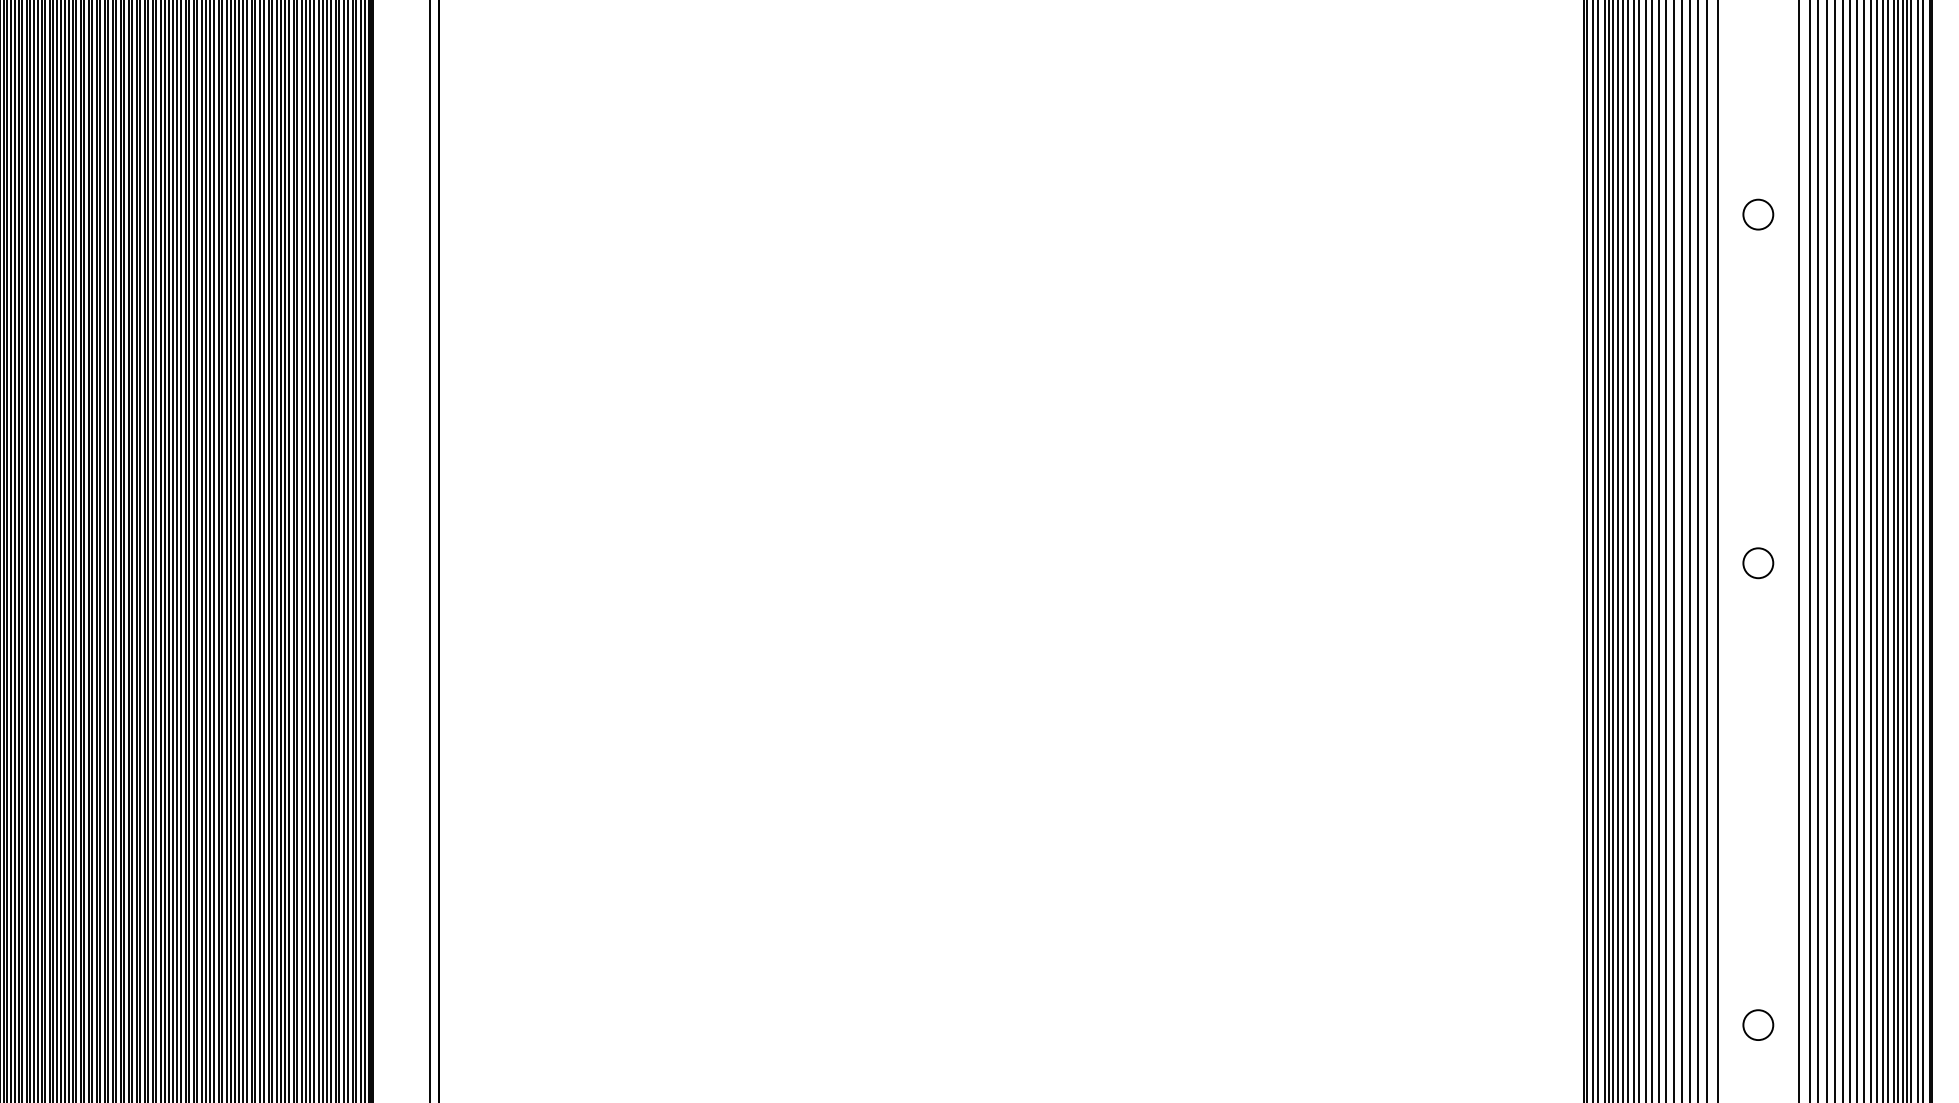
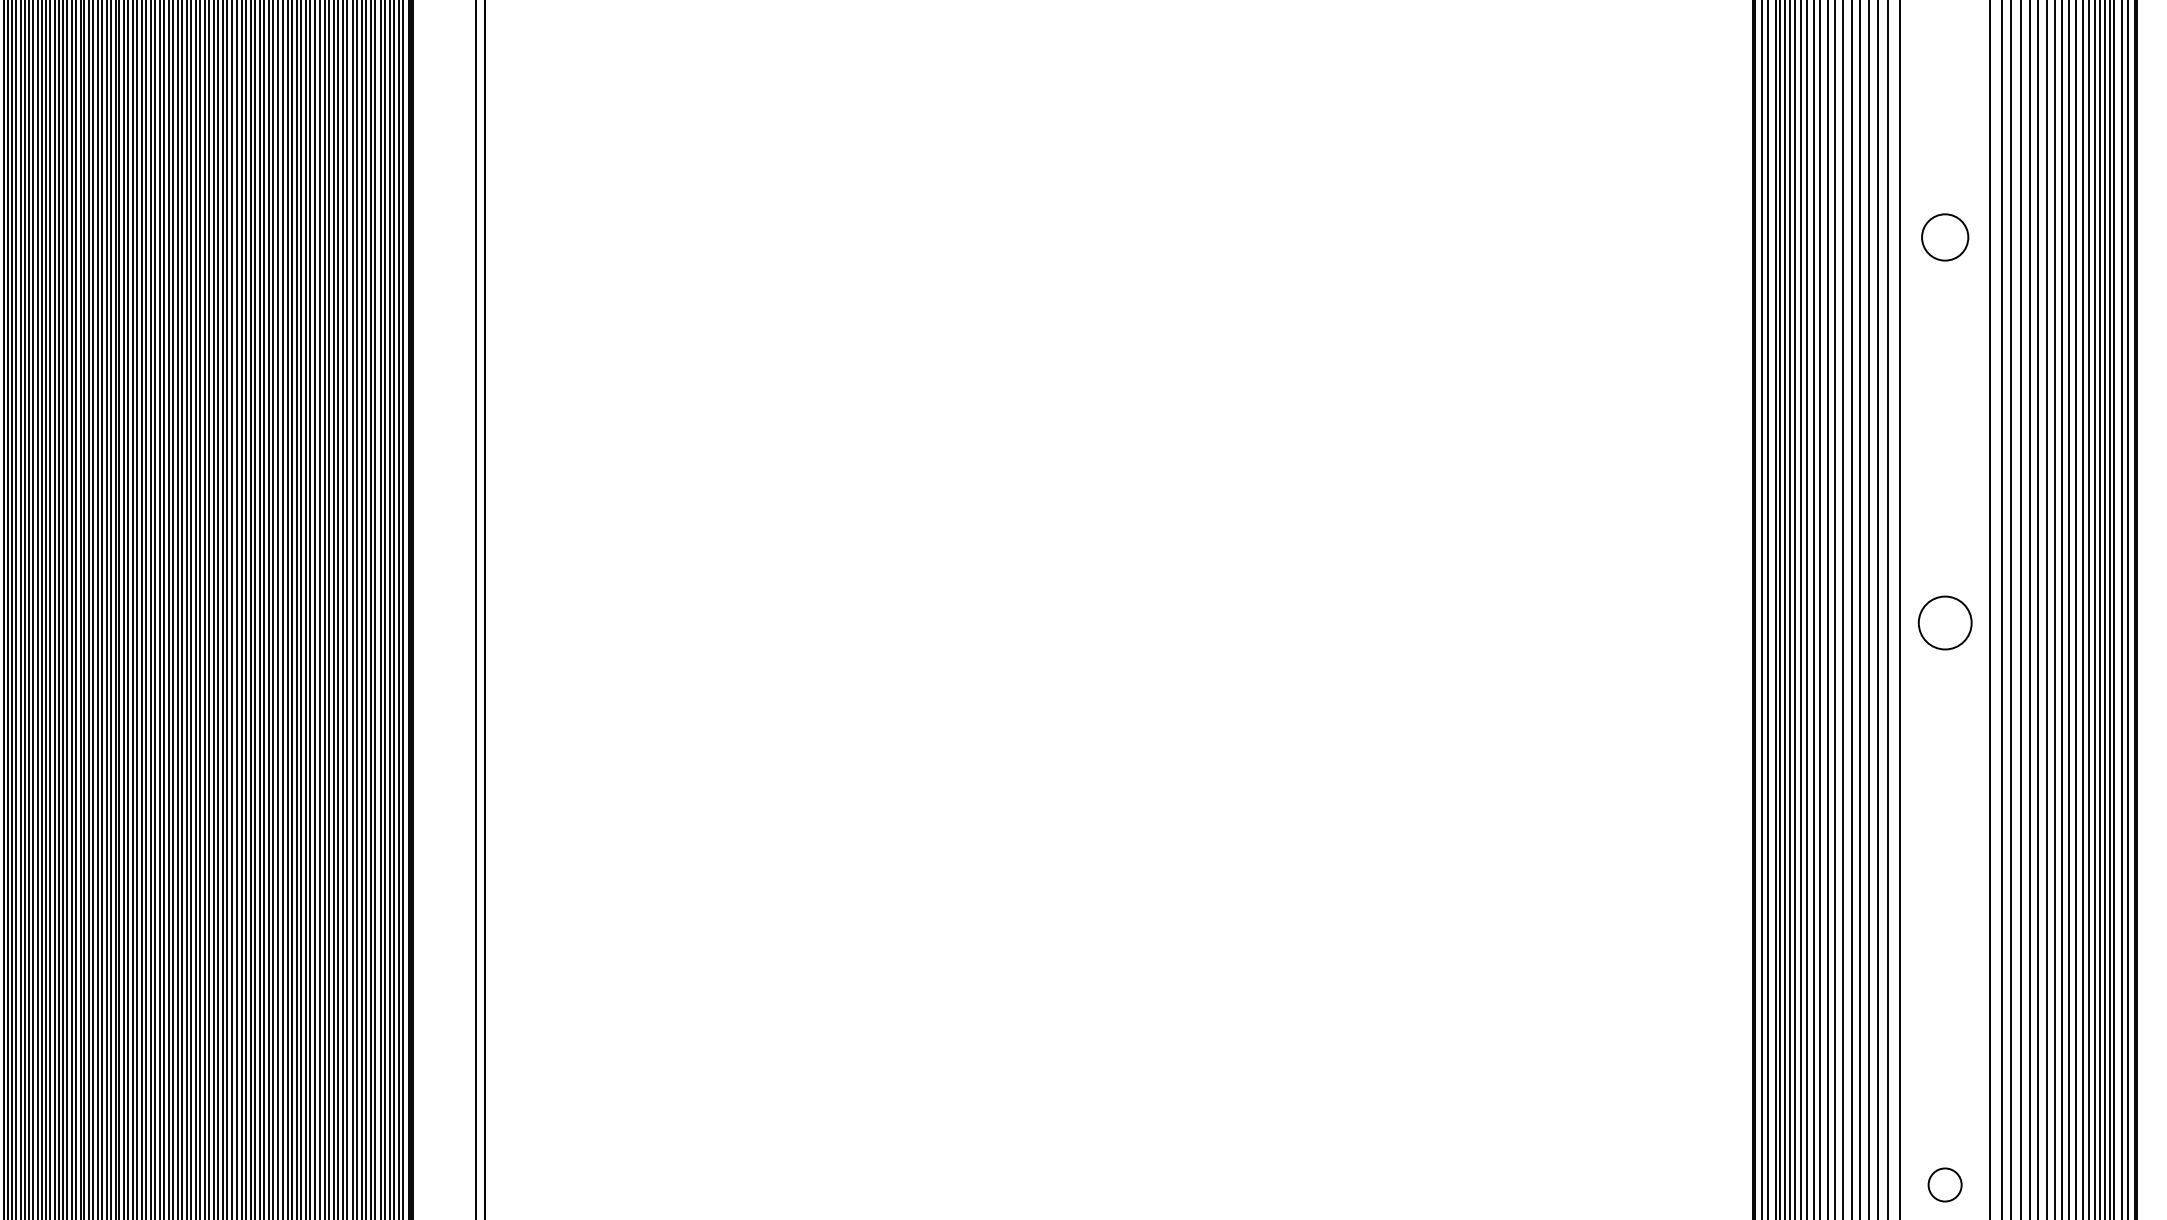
circle: (1757, 213) -> (1944, 236), size x1.4
circle: (1757, 562) -> (1944, 622), size x1.6
circle: (1757, 1024) -> (1944, 1184), moved

